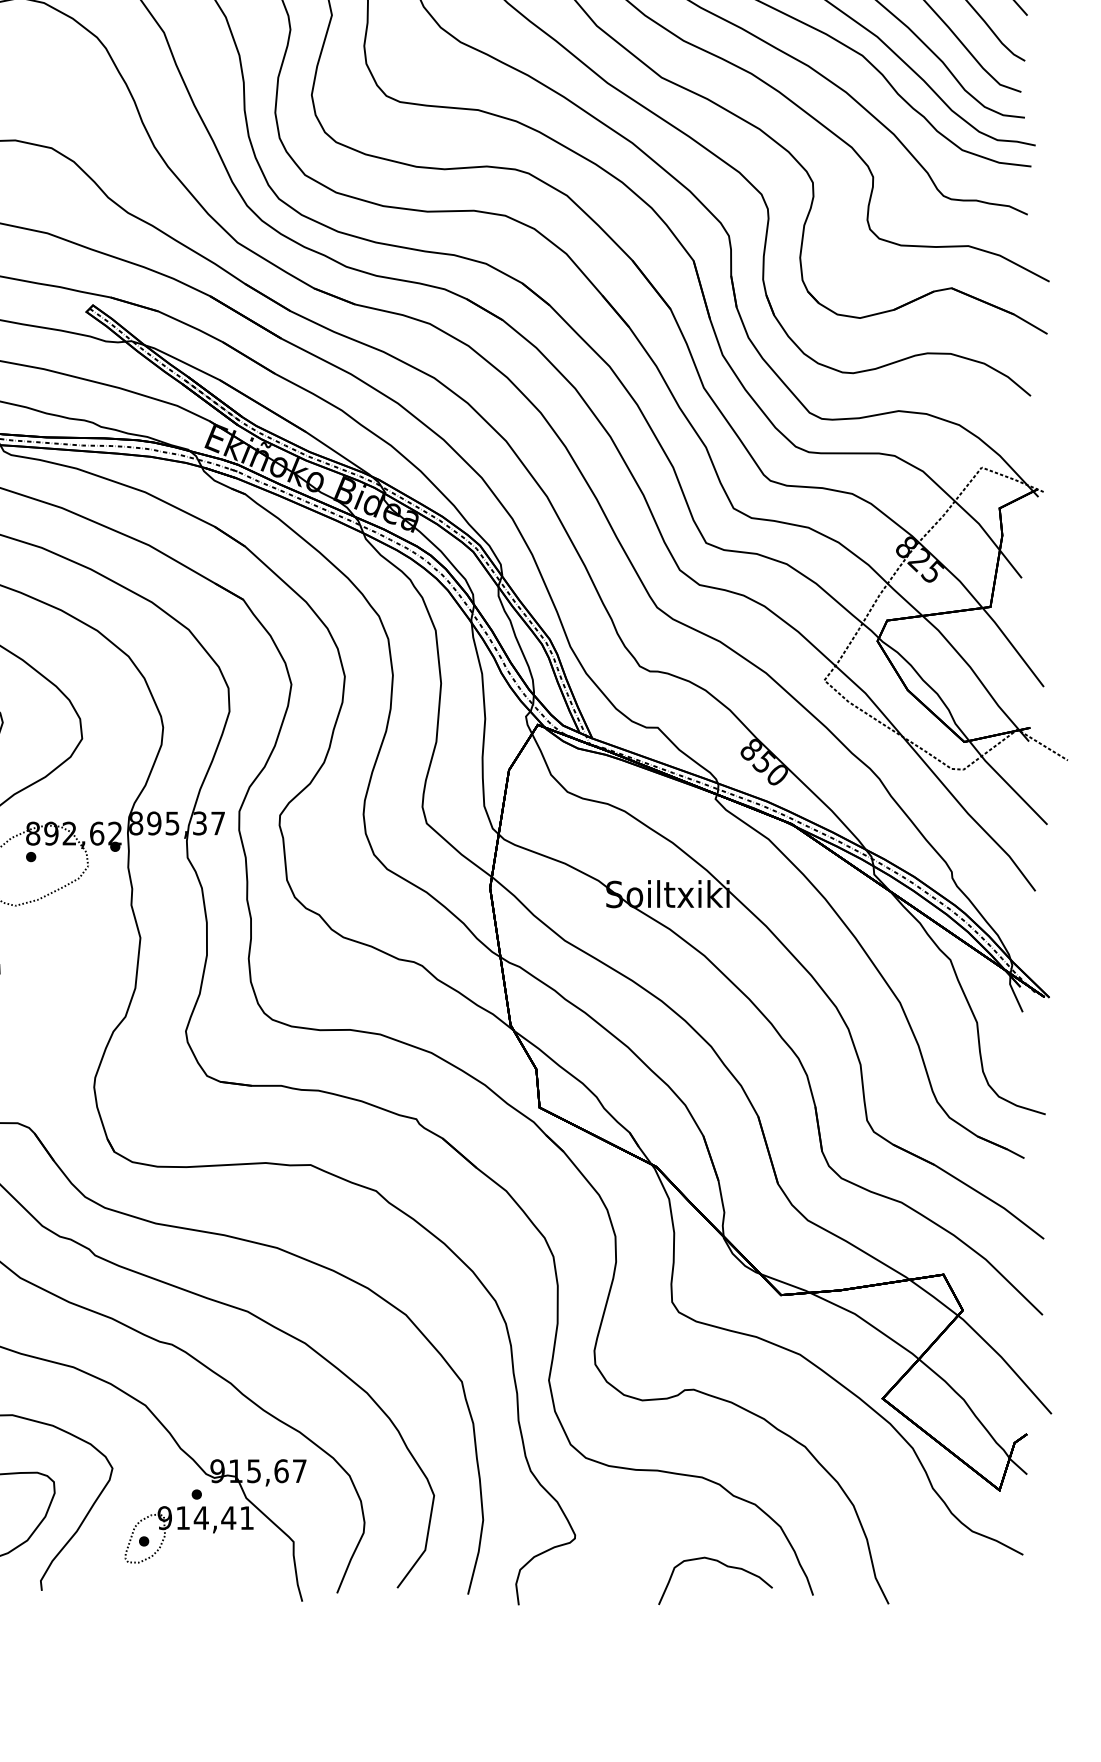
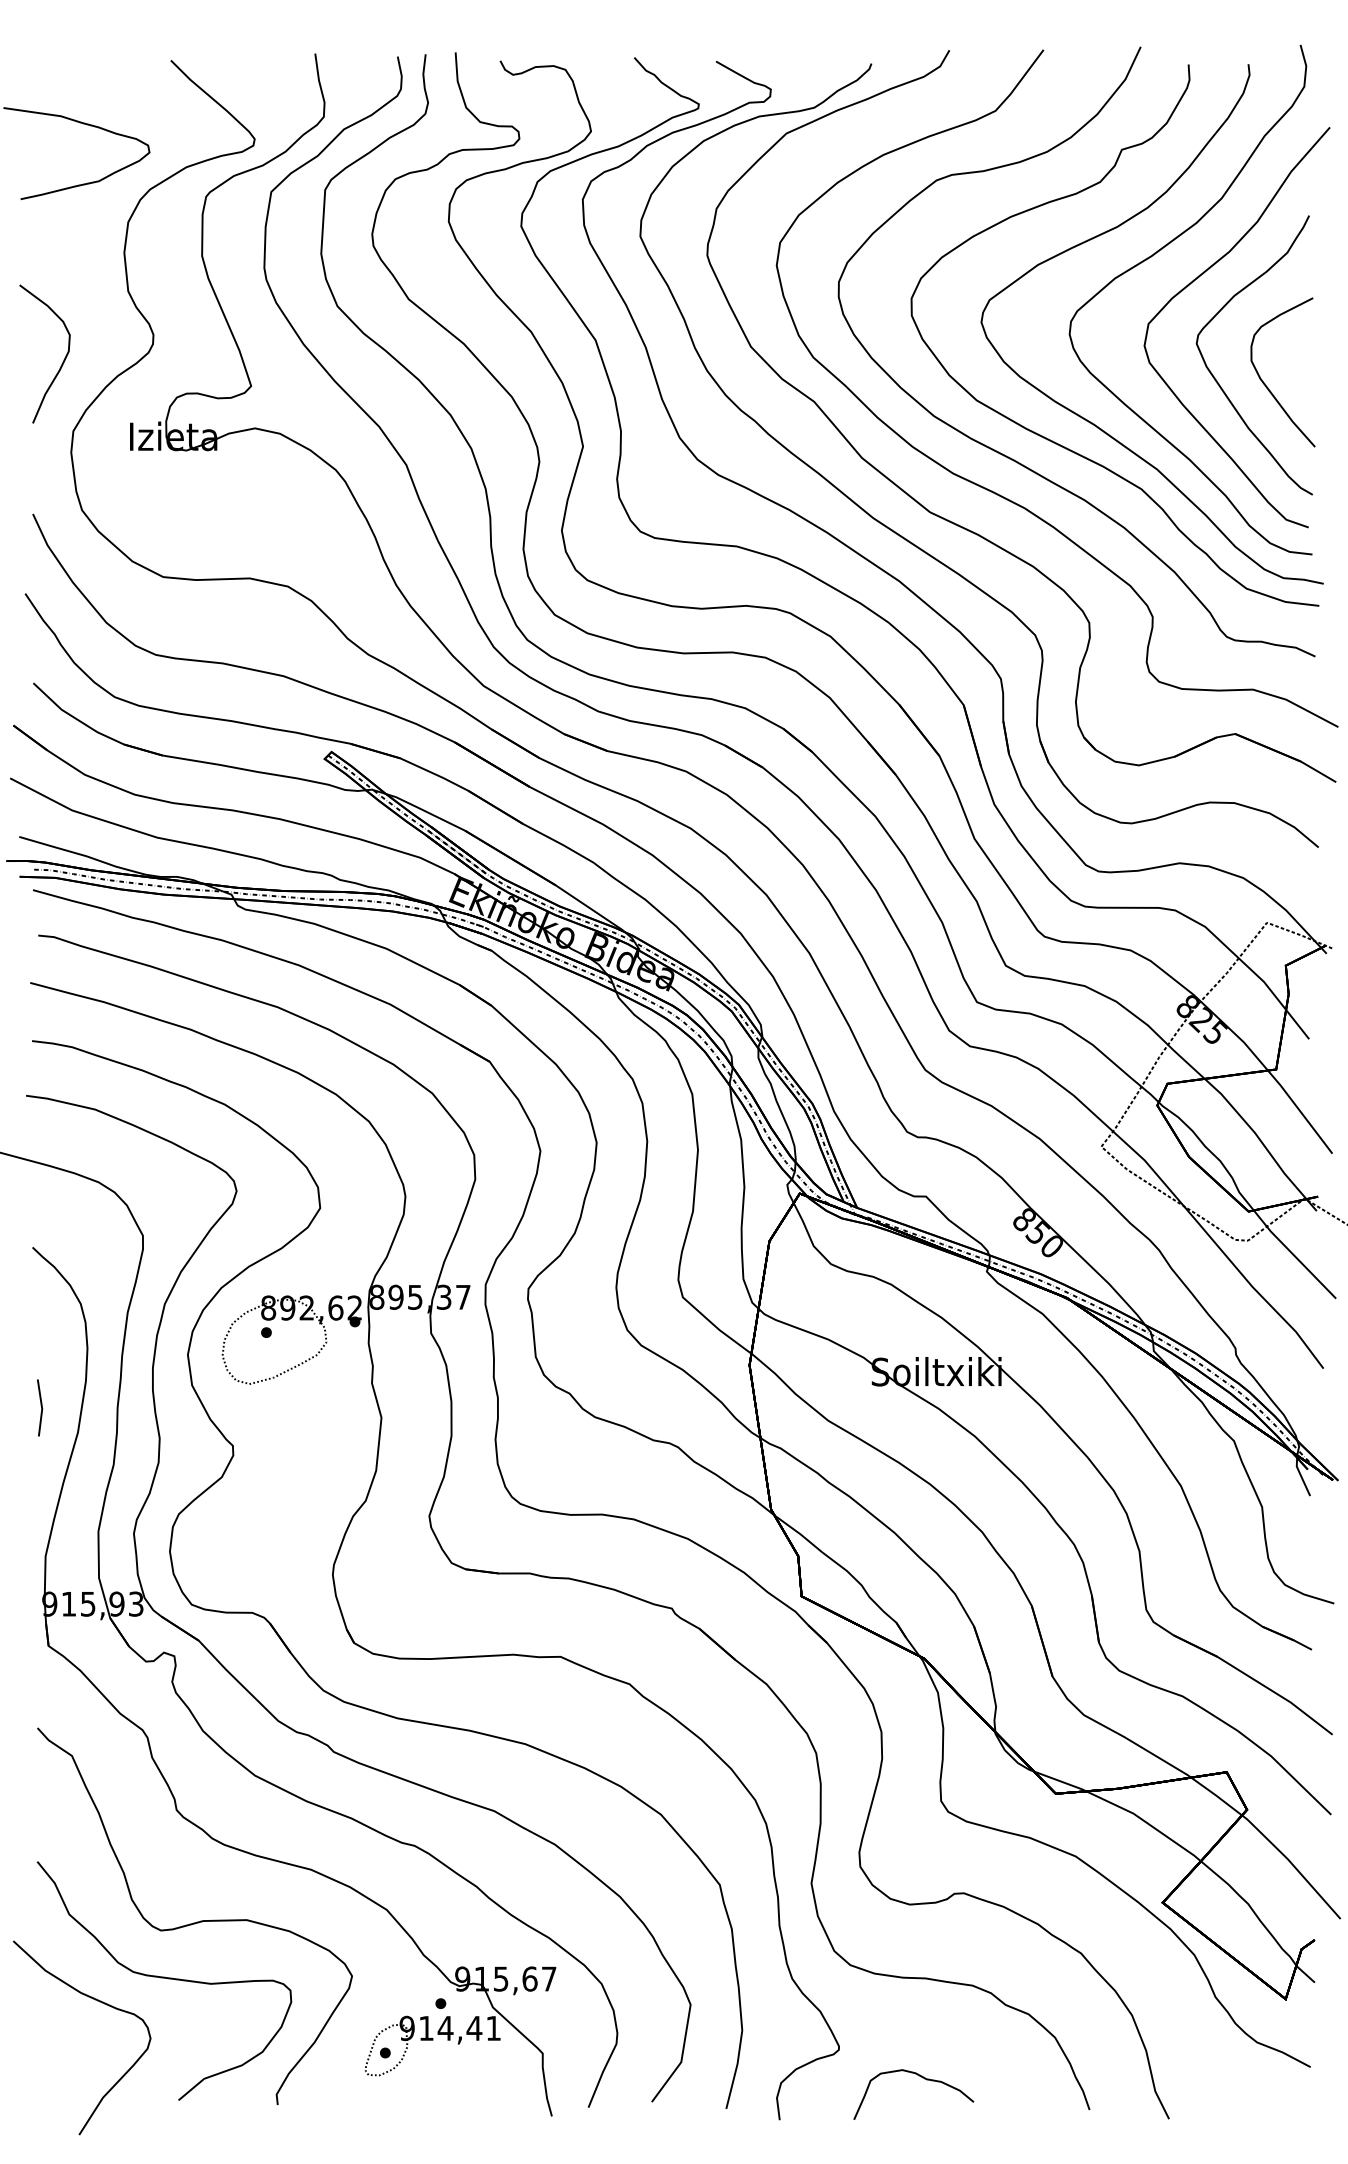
curve: (723, 1565) -> (922, 2078), moved

